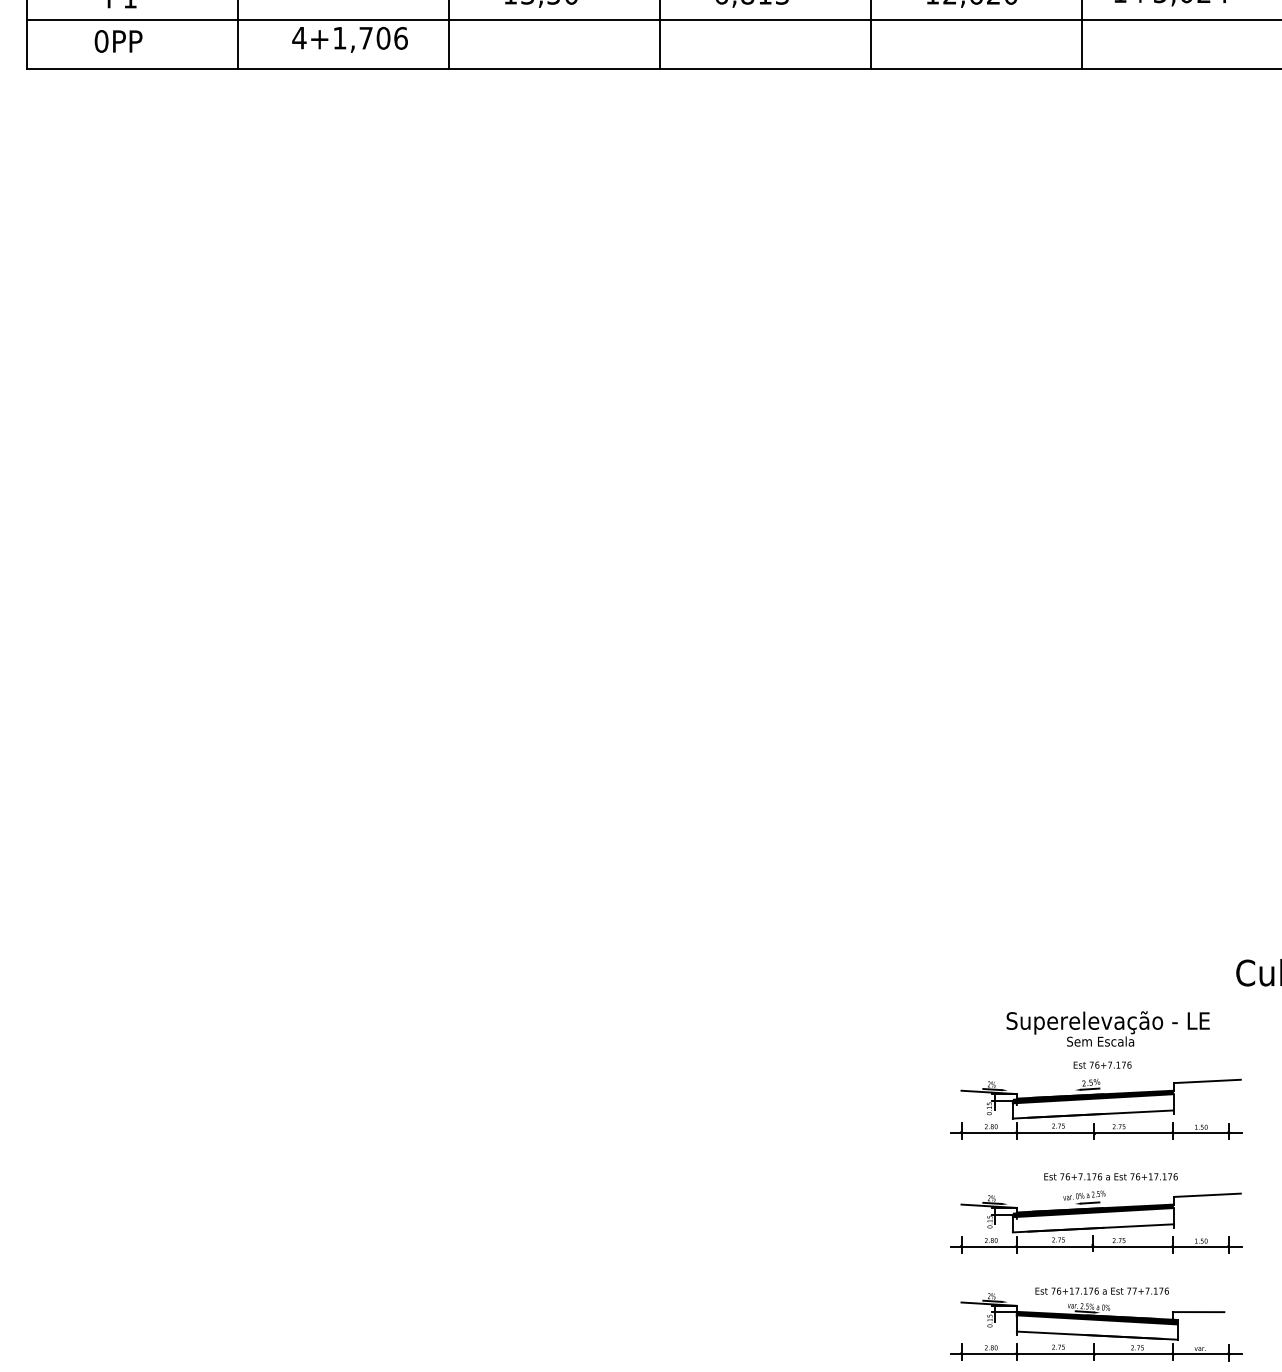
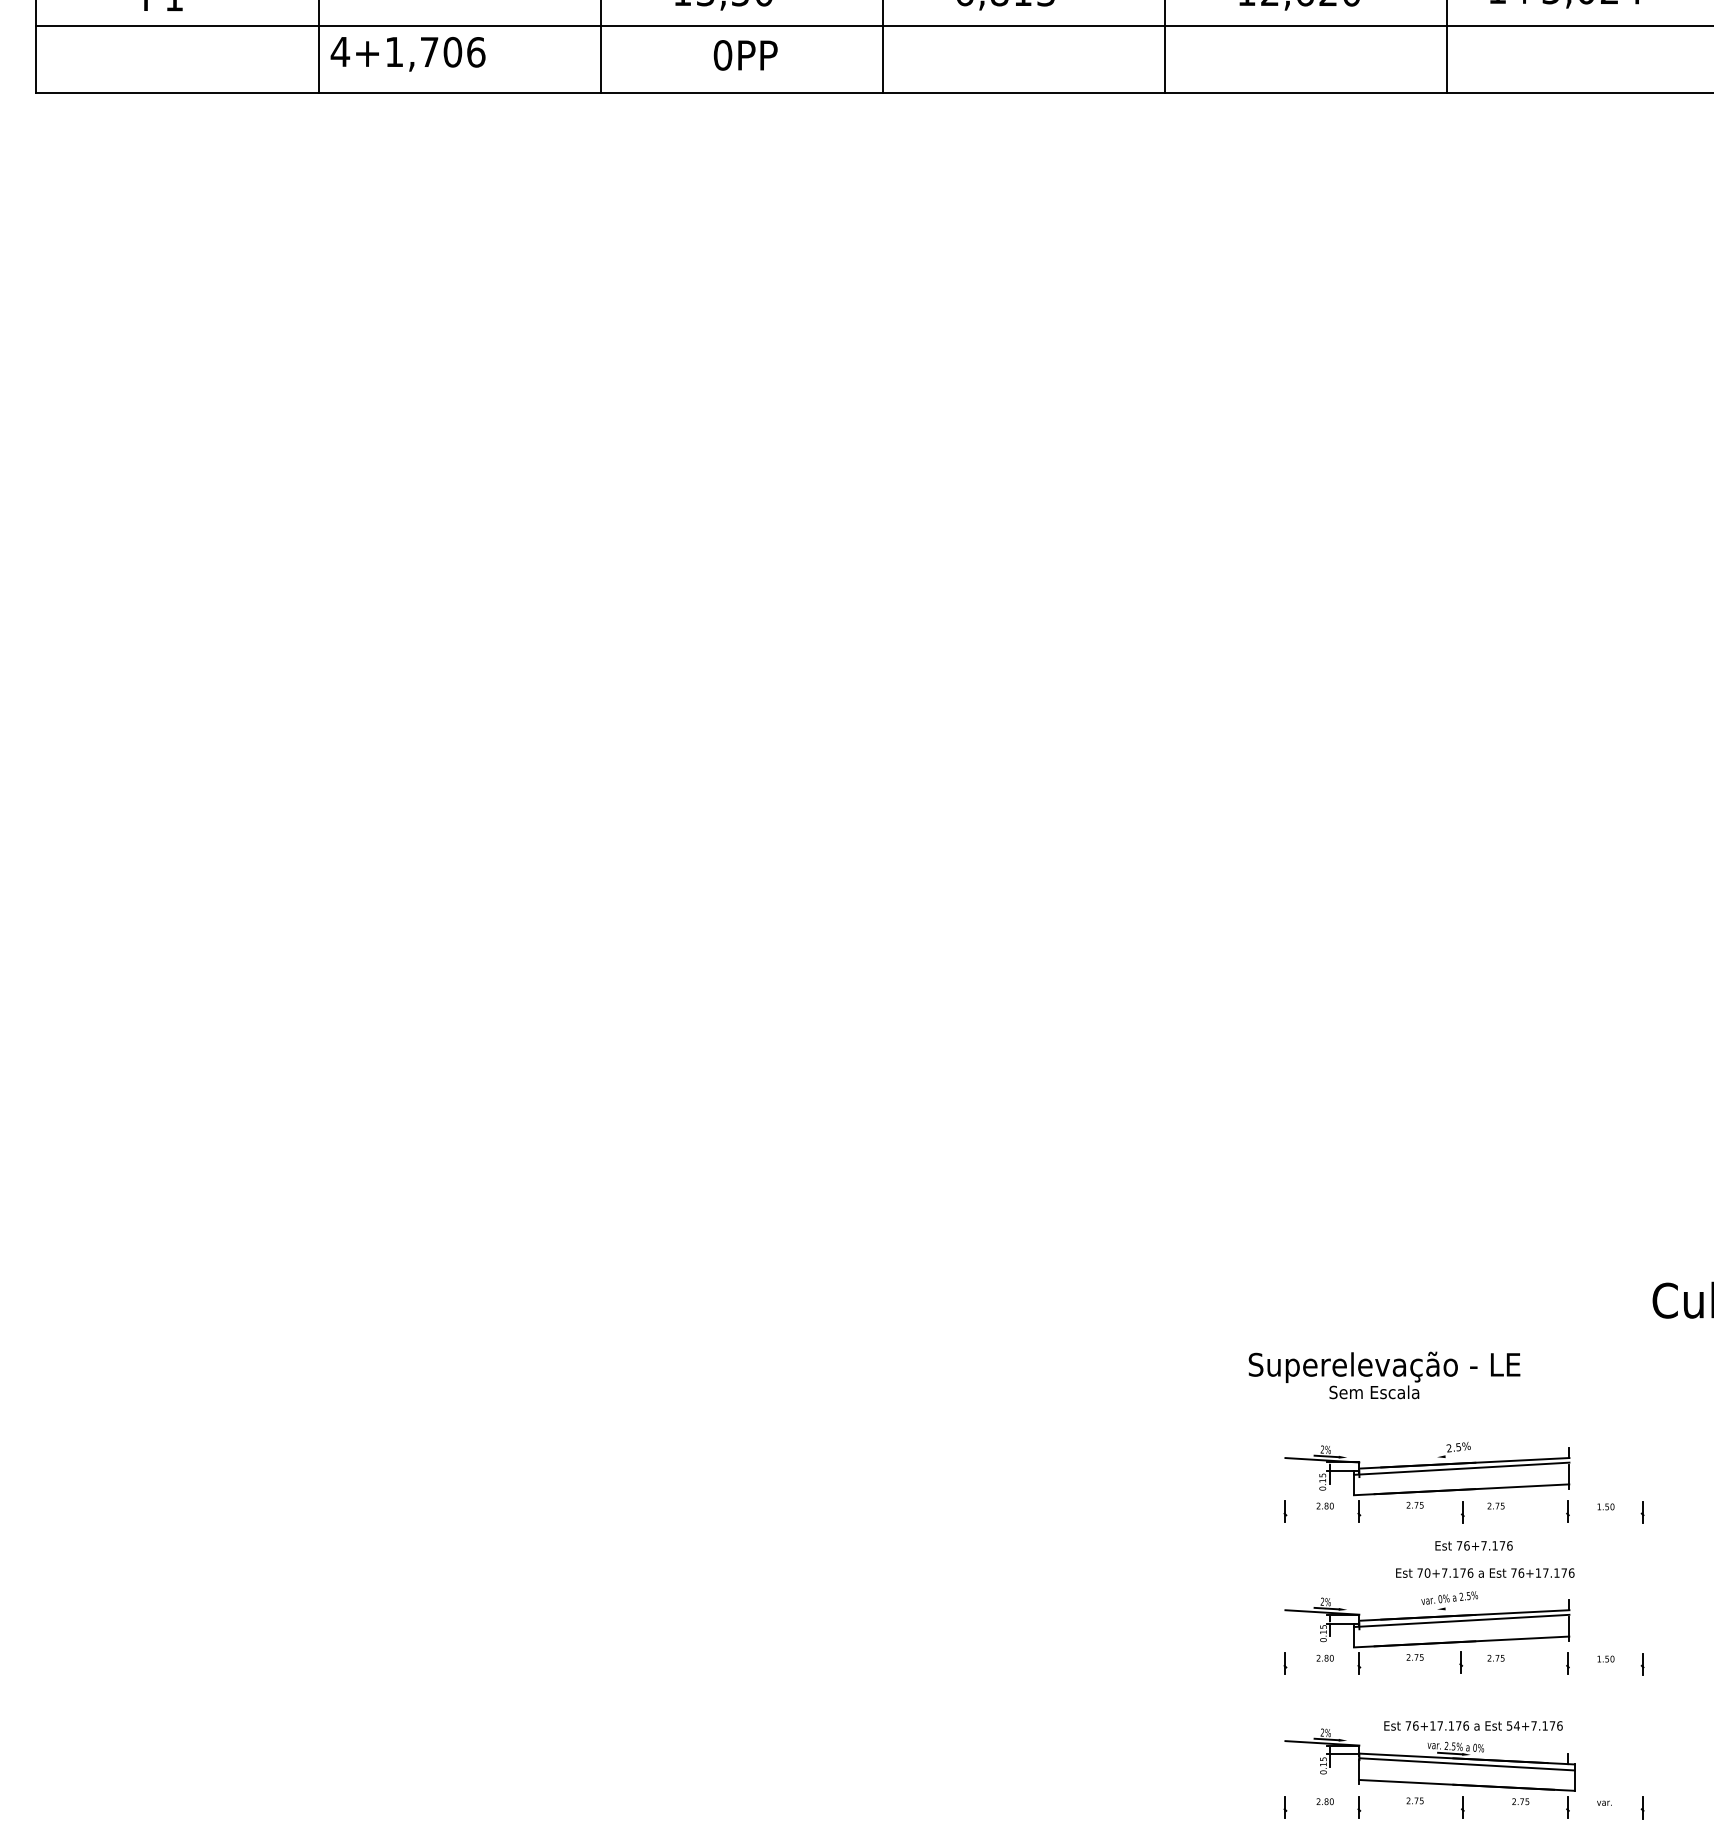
text: (349, 40) -> (407, 54), moved
text: (118, 41) -> (745, 55), moved
text: (1108, 1029) -> (1384, 1375), moved
text: (1102, 1064) -> (1473, 1545), moved
line: (1206, 1081) -> (1613, 1445), removed
line: (1090, 1088) -> (1457, 1455), removed
fill: (1093, 1097) -> (1461, 1466), removed
line: (1096, 1132) -> (1465, 1514), removed
text: (1067, 1176) -> (1427, 1572), 76+7.176 -> 70+7.176
line: (1206, 1195) -> (1613, 1597), removed
line: (1090, 1202) -> (1457, 1607), removed
fill: (1093, 1210) -> (1461, 1618), removed
line: (1096, 1246) -> (1465, 1666), removed
text: (1131, 1290) -> (1512, 1725), 77+7.176 -> 54+7.176
line: (1197, 1311) -> (1601, 1753), removed
fill: (1096, 1317) -> (1466, 1761), removed
line: (1096, 1354) -> (1465, 1810), removed

